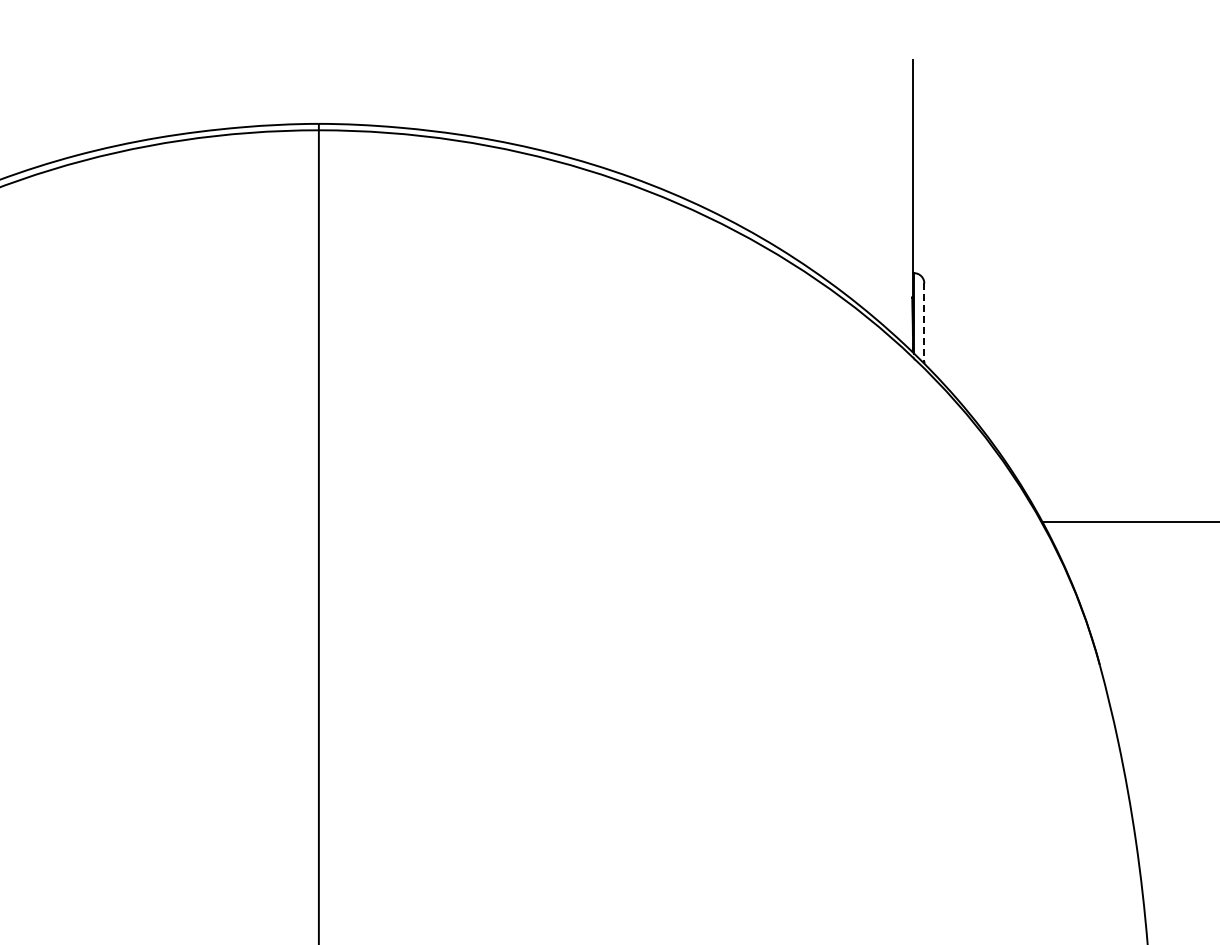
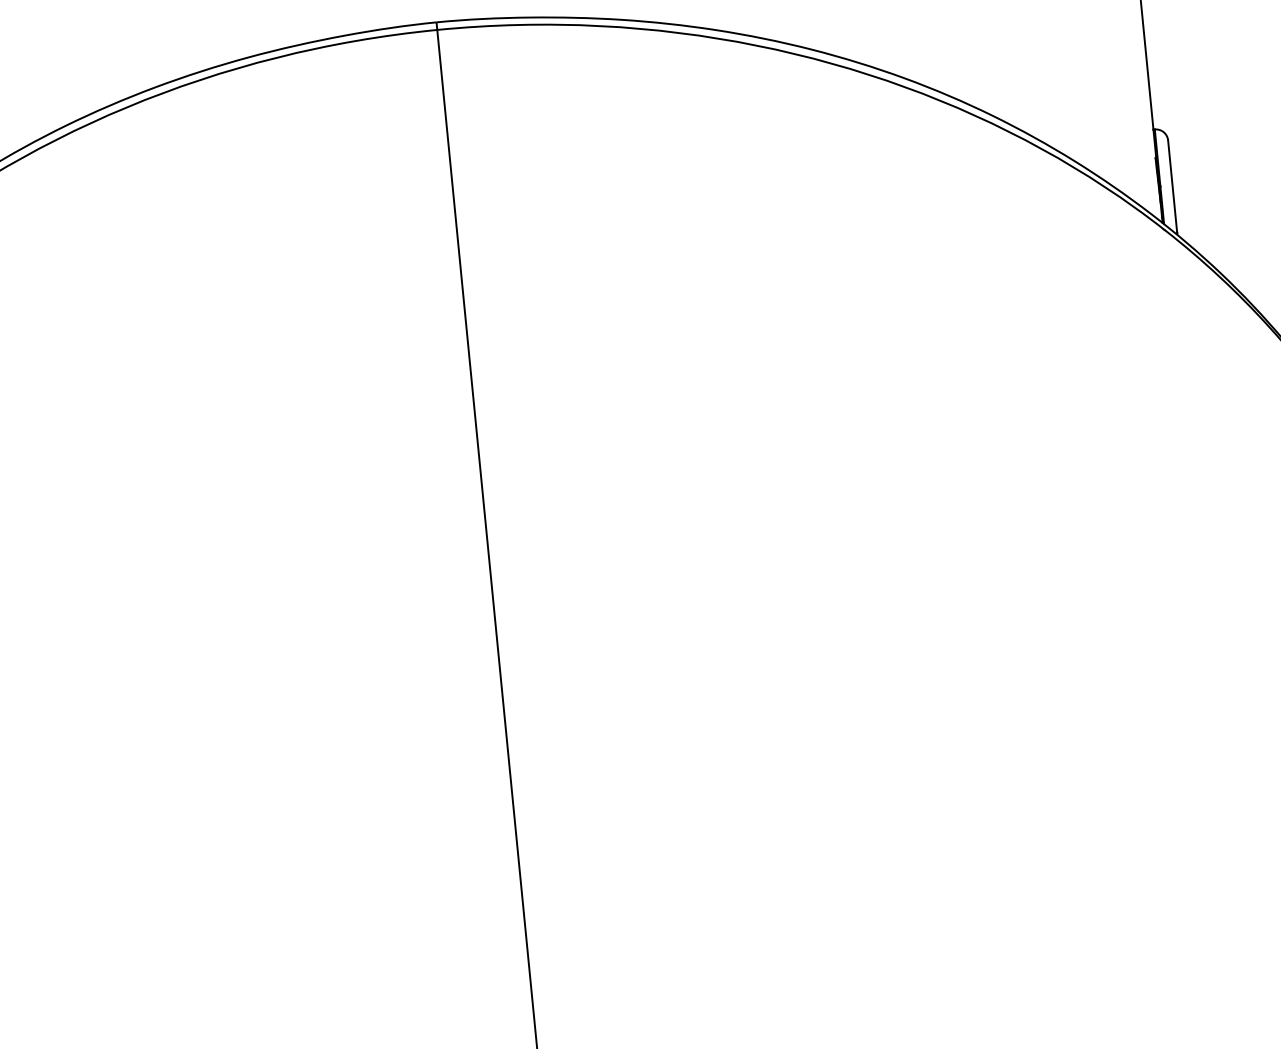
line: (924, 323) -> (1172, 187), dashed -> solid

